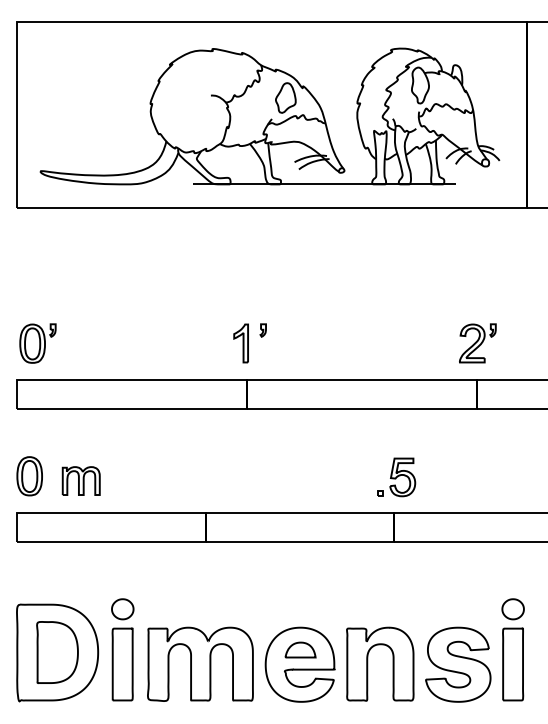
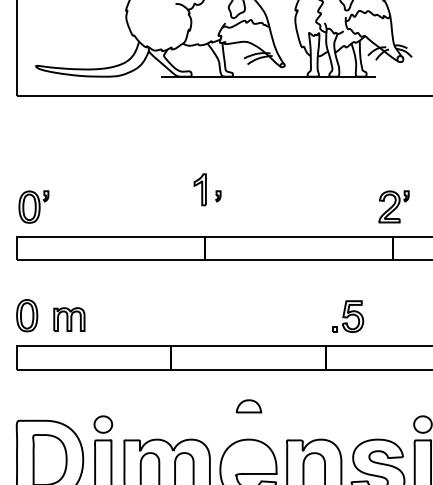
part: (240, 343) -> (199, 189), moved
part: (396, 477) -> (347, 316), moved
part: (300, 649) -> (248, 405), moved

